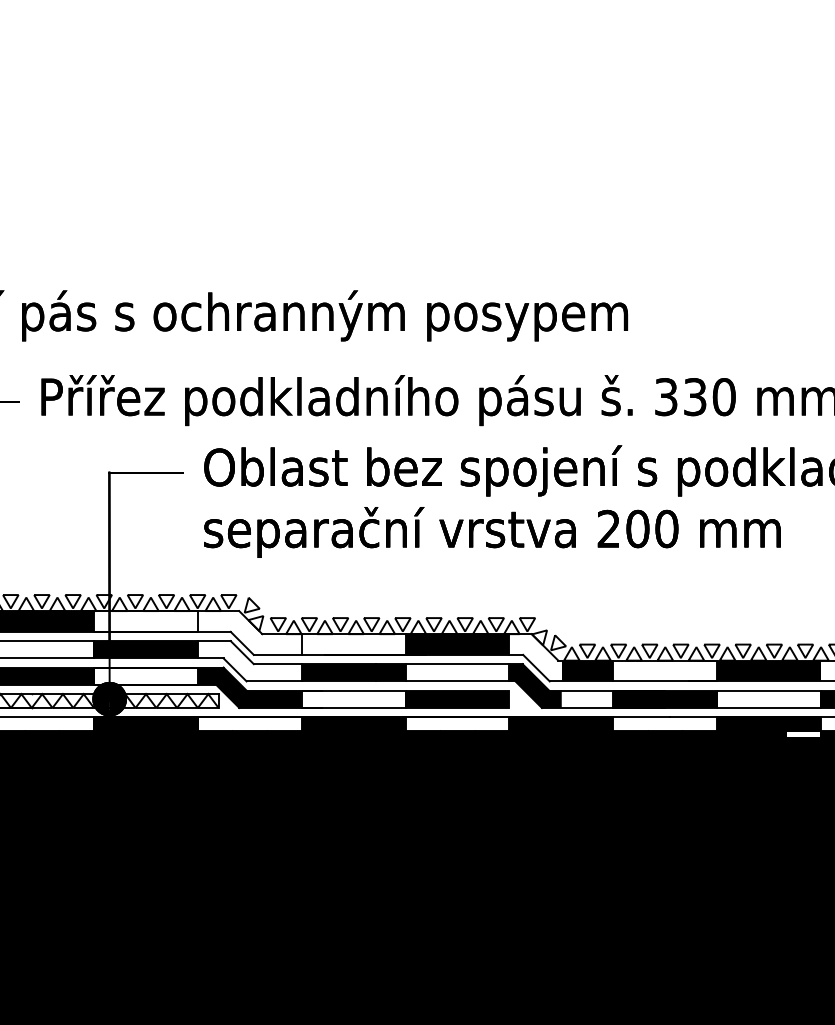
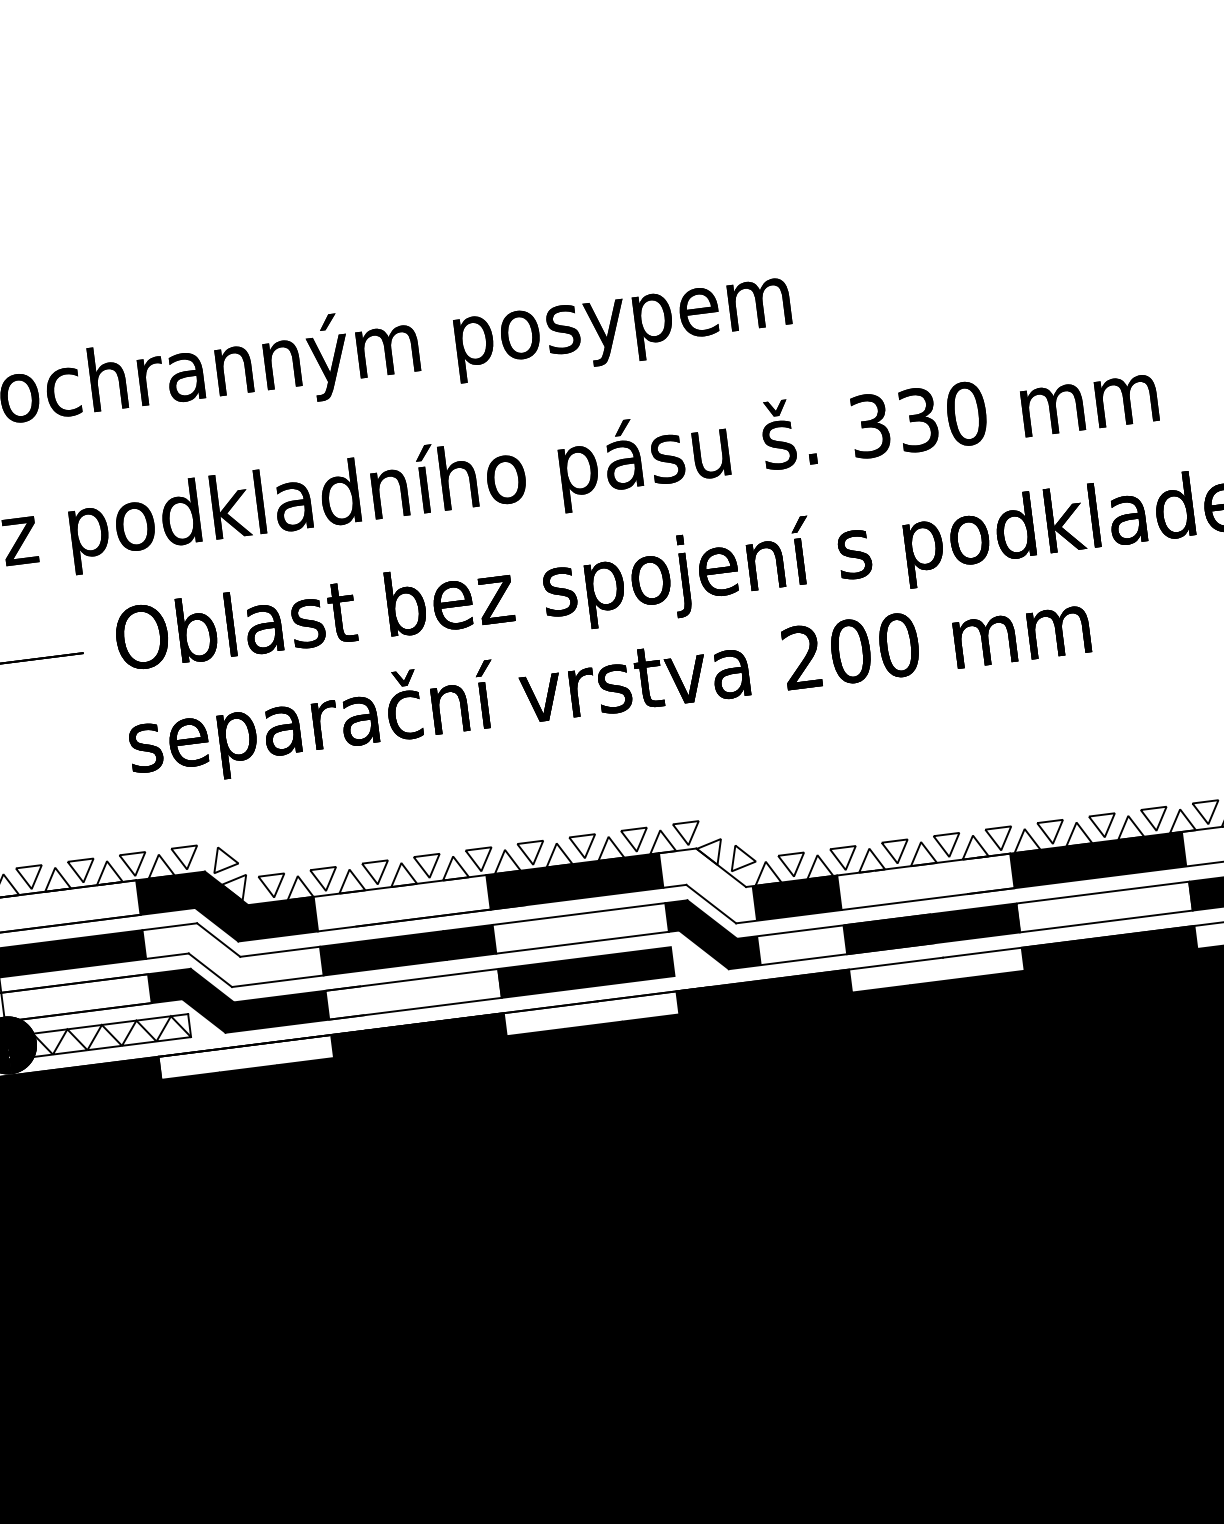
fill: (249, 632) -> (226, 905), added
fill: (803, 734) -> (1169, 958), added

